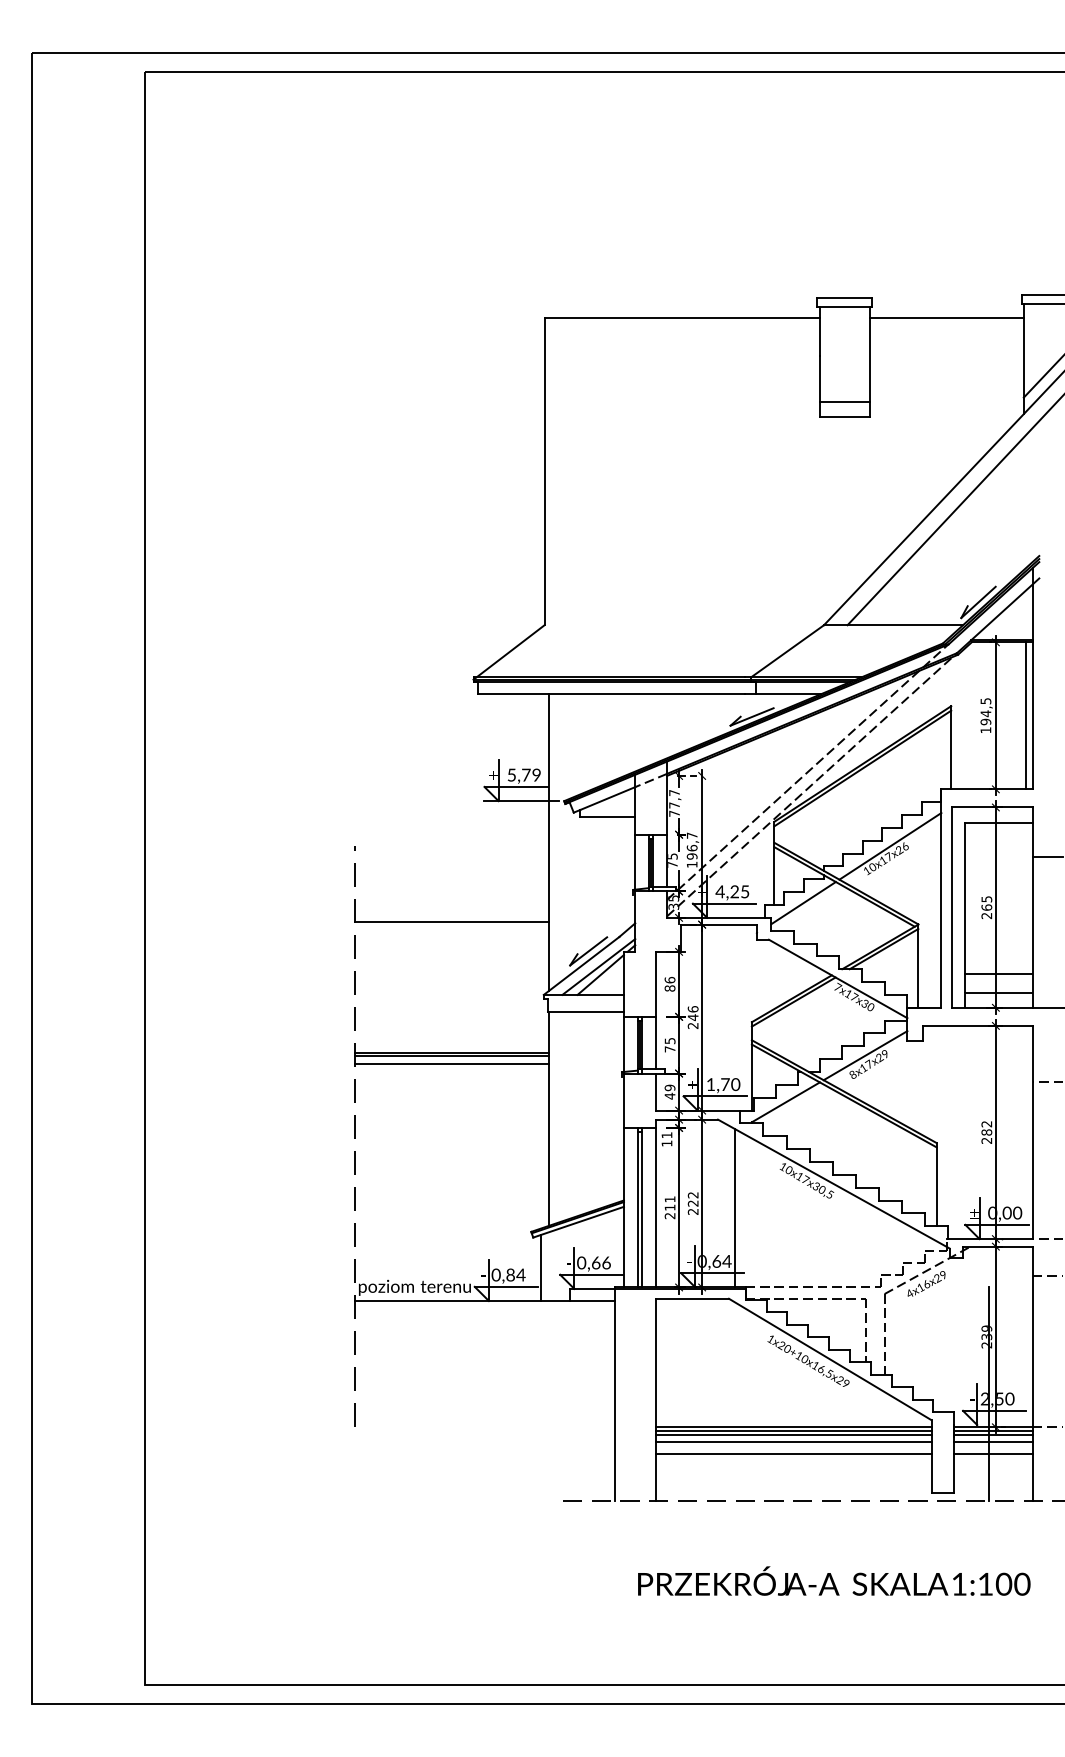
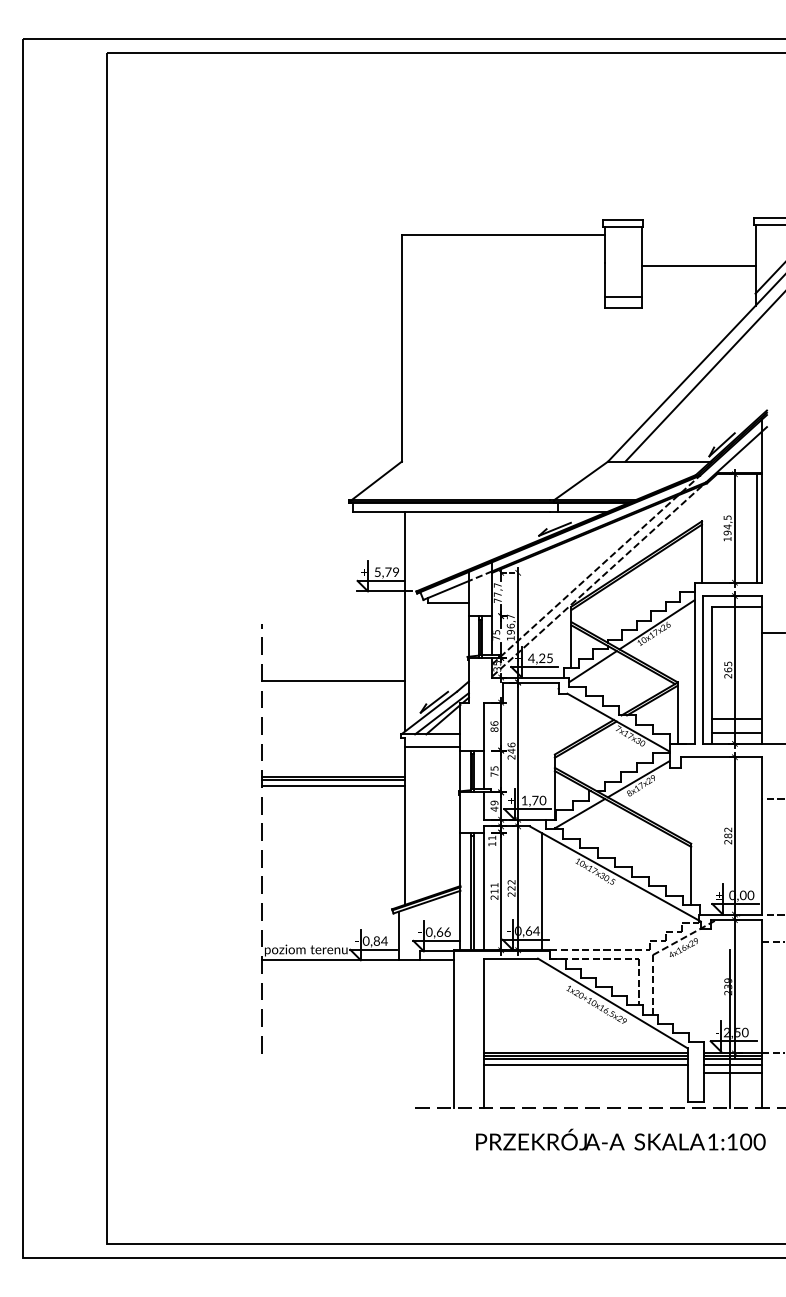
line: (946, 317) -> (698, 266), moved
line: (793, 1453) -> (585, 1072), removed
text: (834, 1580) -> (621, 1139), moved

